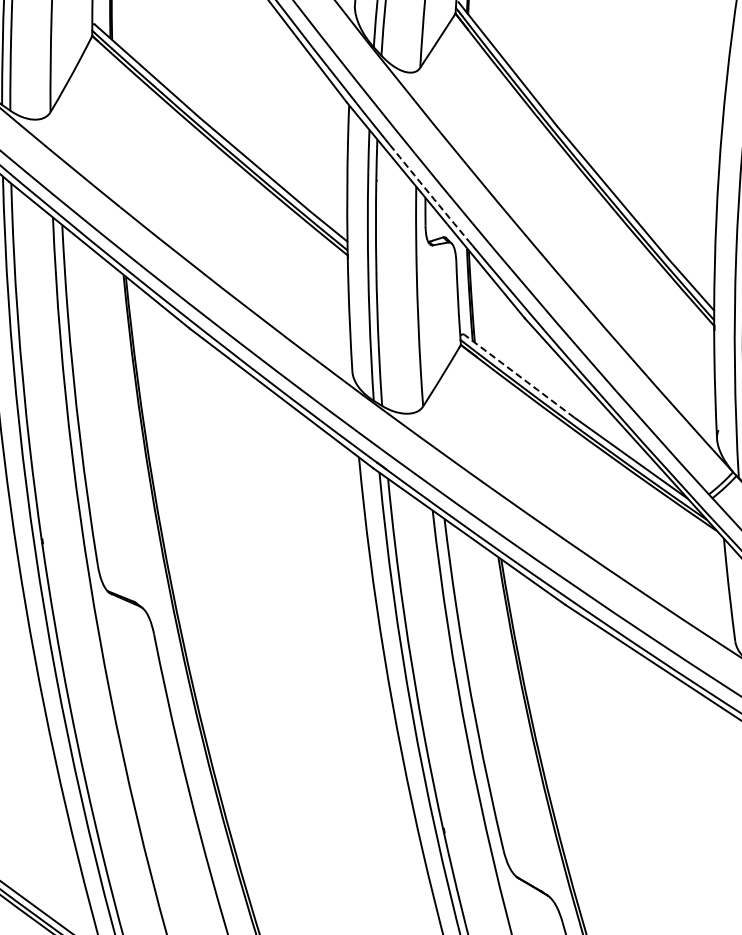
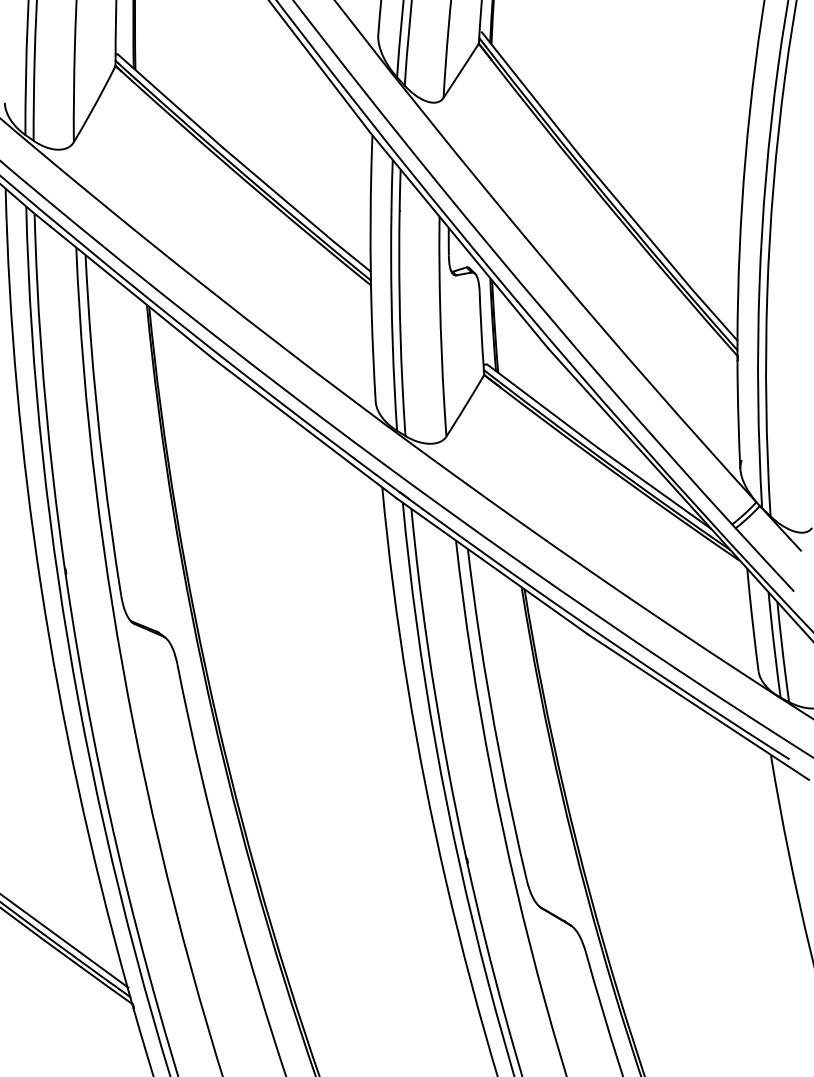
arc: (429, 193) -> (452, 223), dashed -> solid
line: (519, 376) -> (542, 406), dashed -> solid

